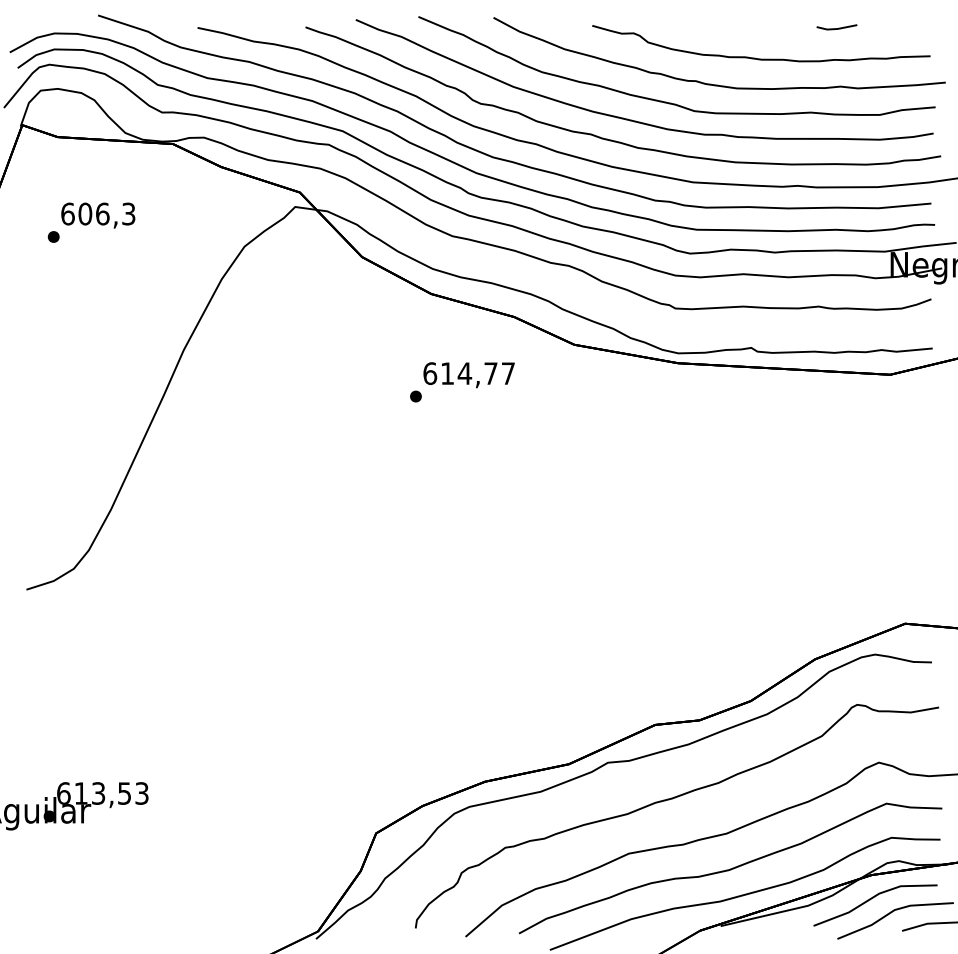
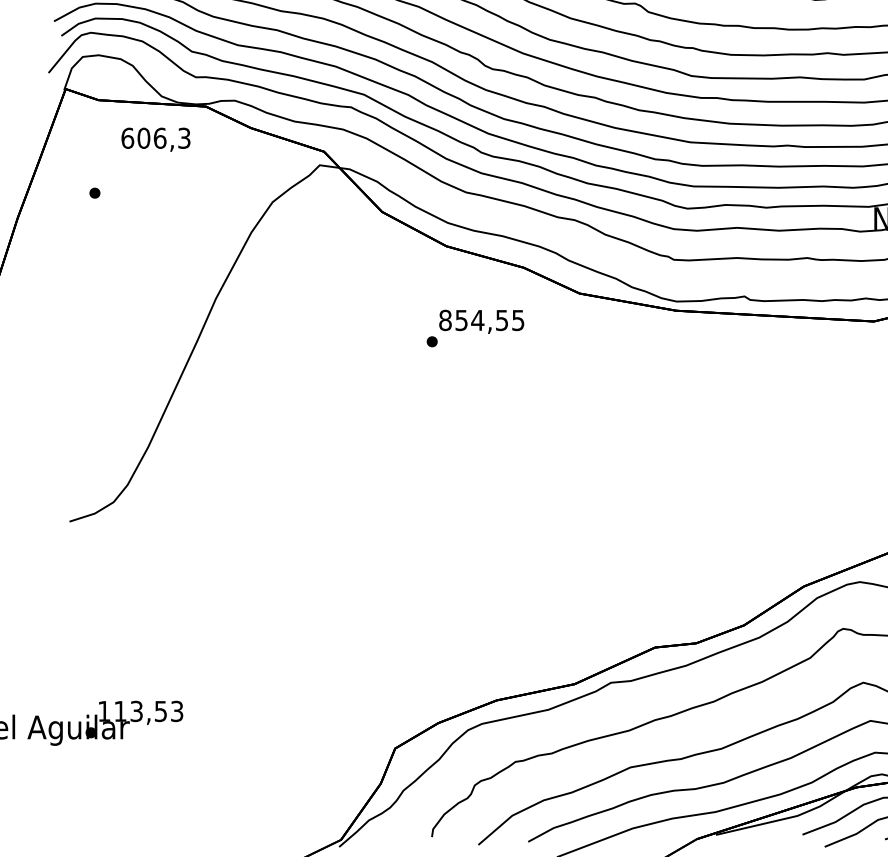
text: (98, 215) -> (156, 139), moved
text: (468, 373) -> (481, 320), 614,77 -> 854,55
text: (63, 793) -> (104, 711), 613,53 -> 113,53

